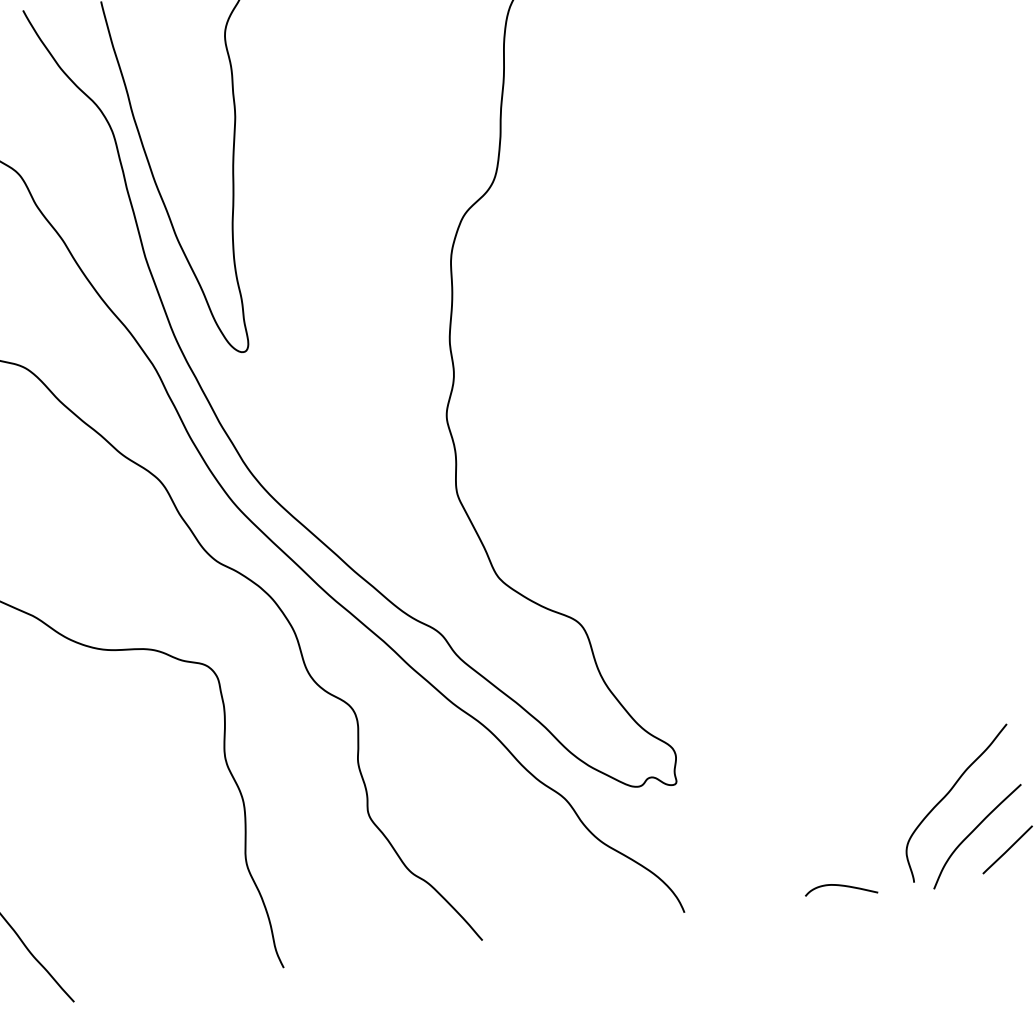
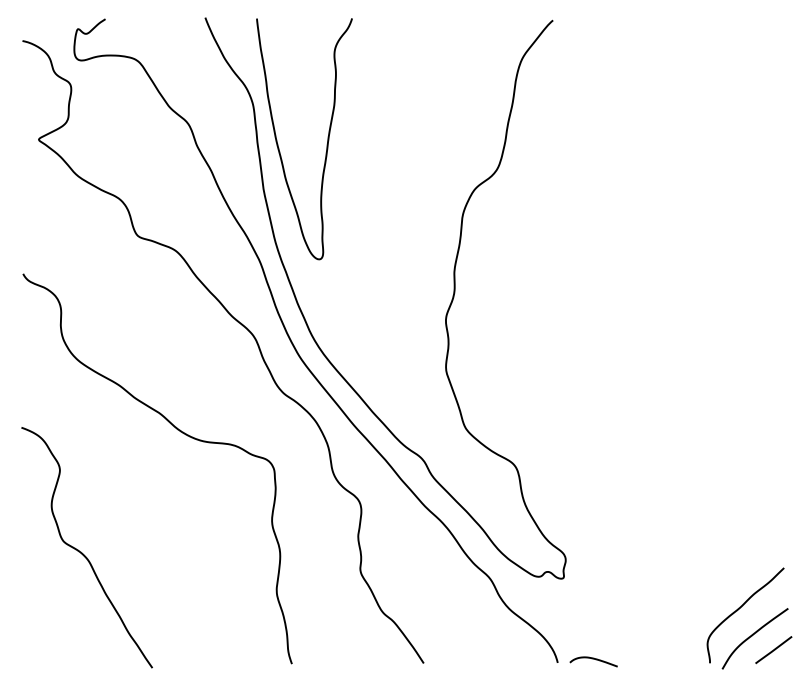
curve: (840, 886) -> (593, 659), moved

